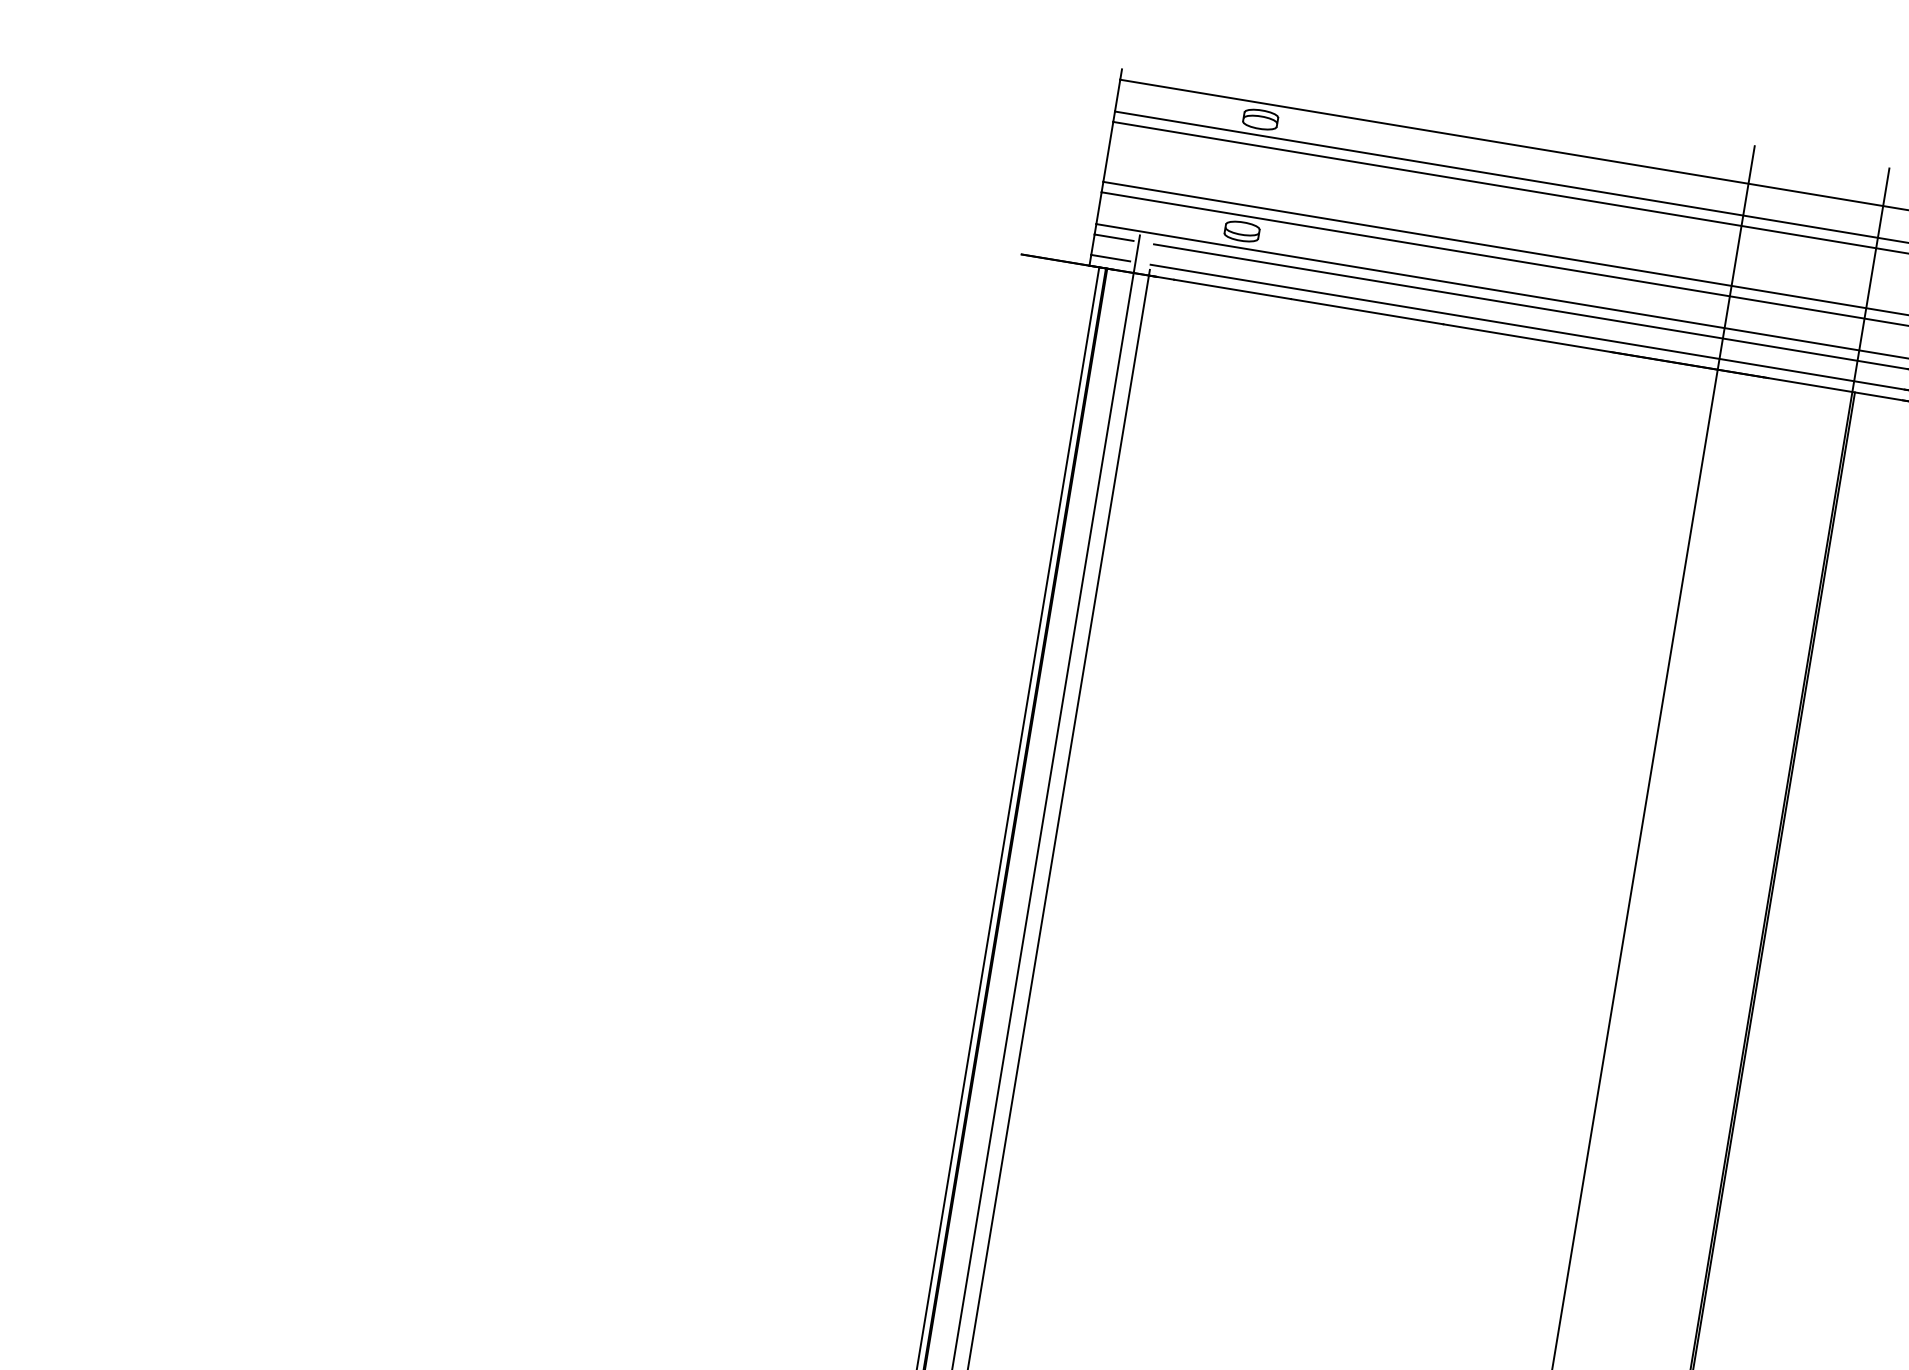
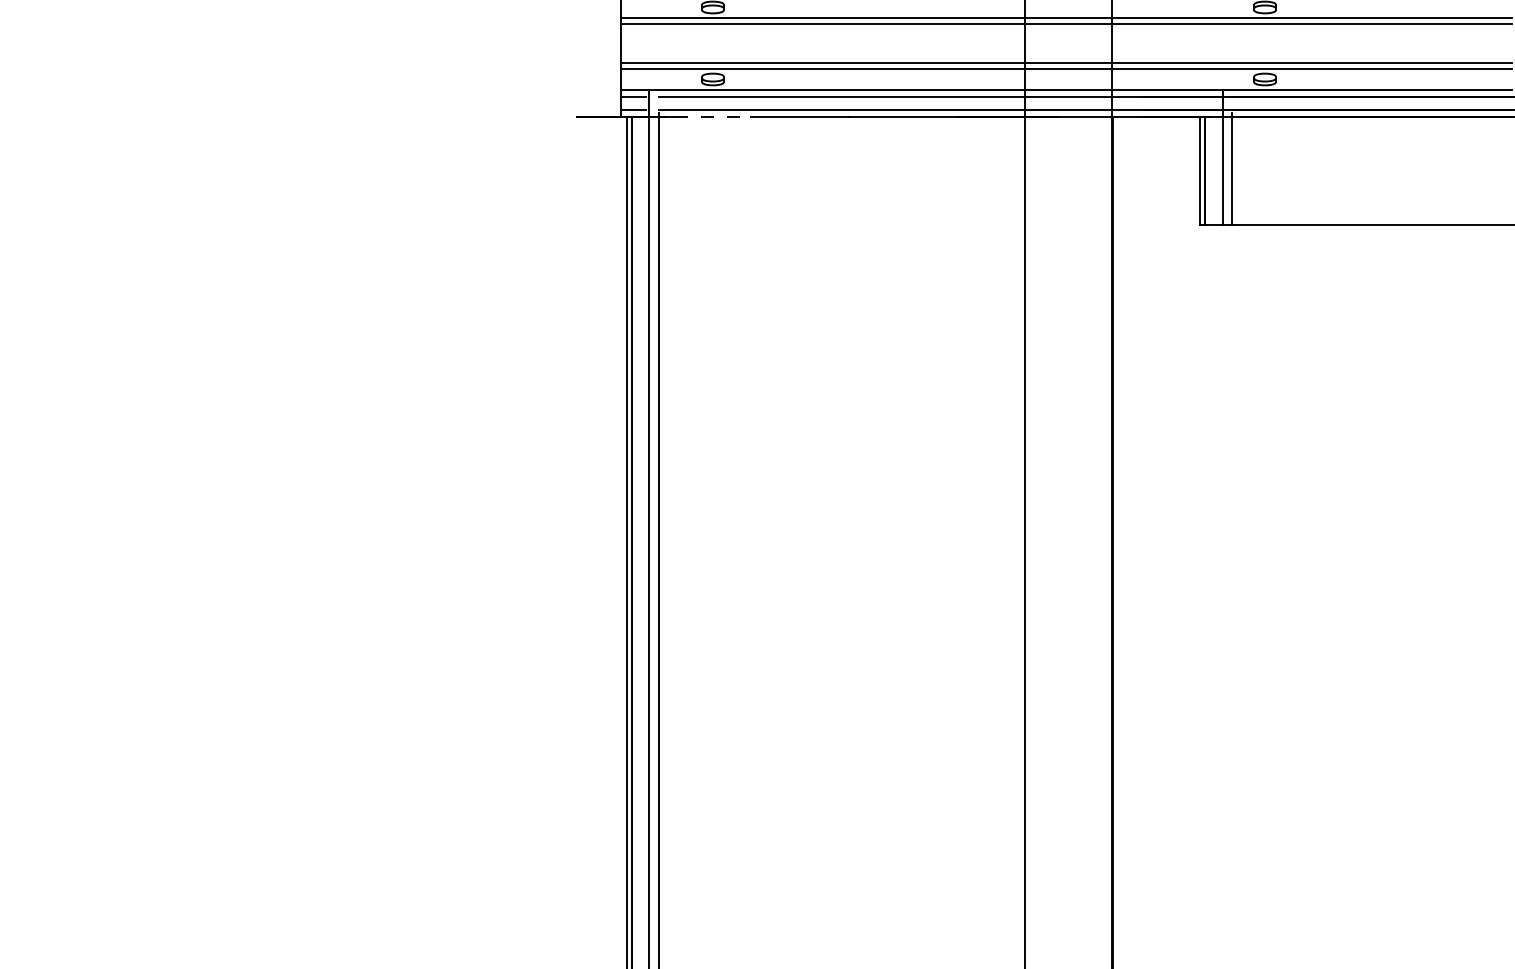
line: (1233, 289) -> (713, 116), solid -> dashed

